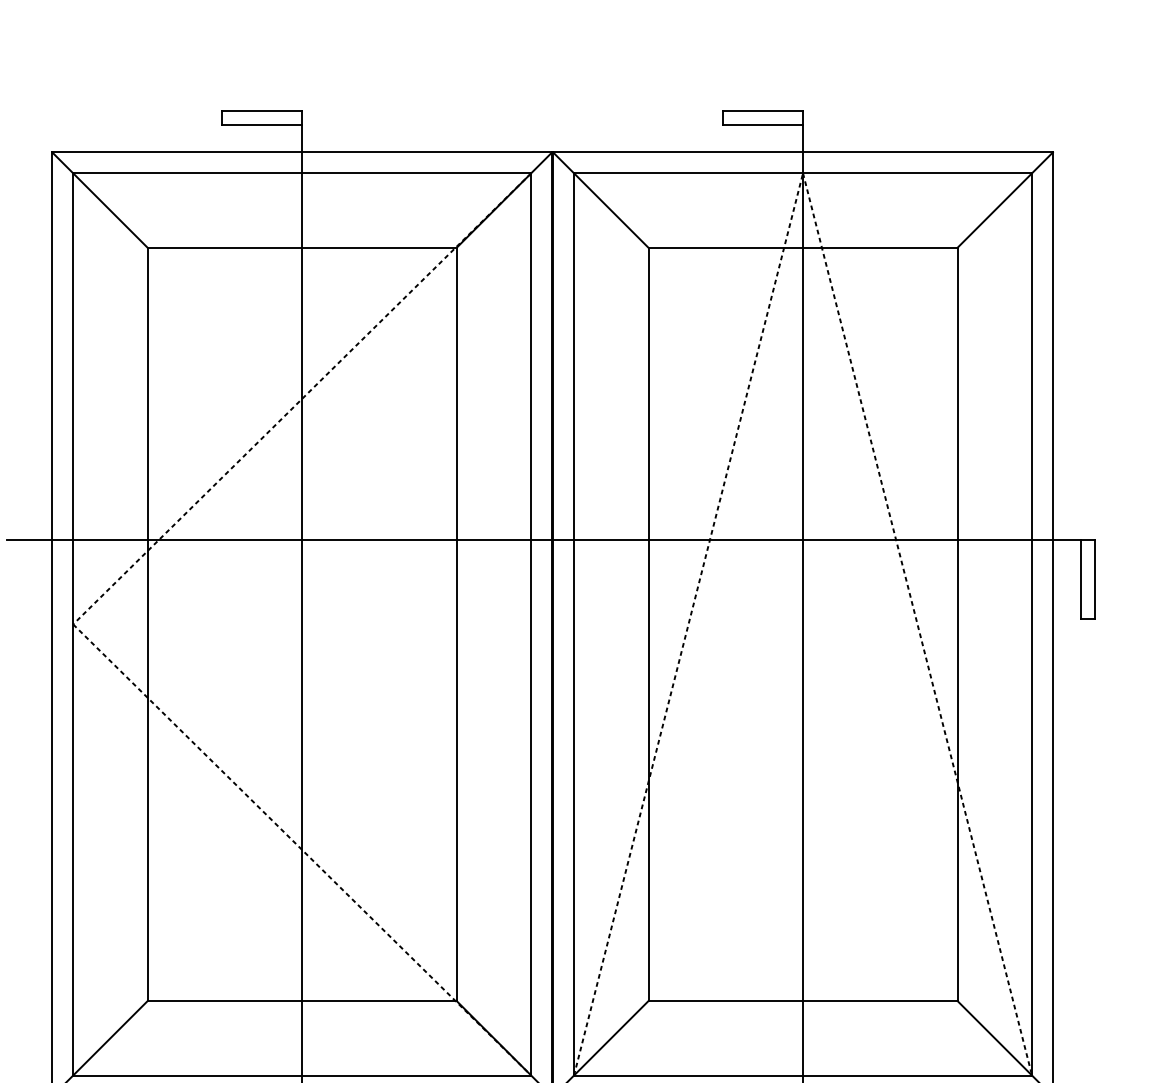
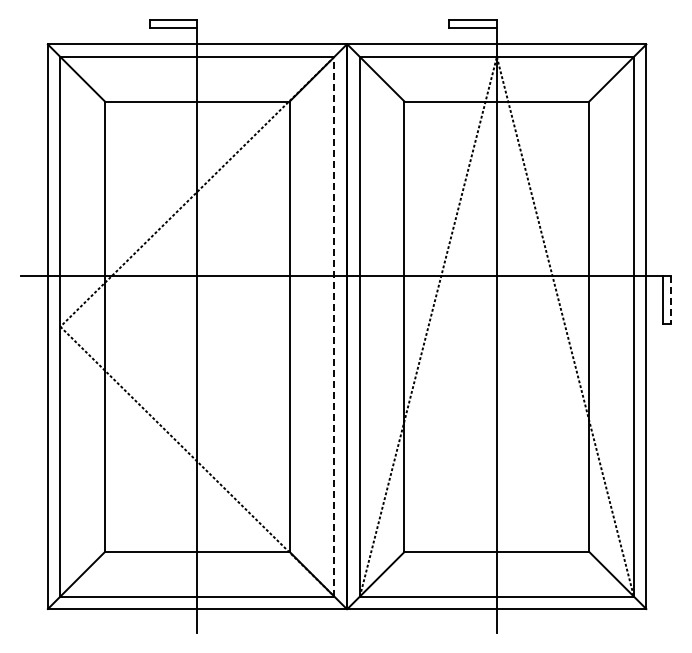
line: (1094, 578) -> (671, 299), solid -> dashed
line: (531, 623) -> (334, 326), solid -> dashed

